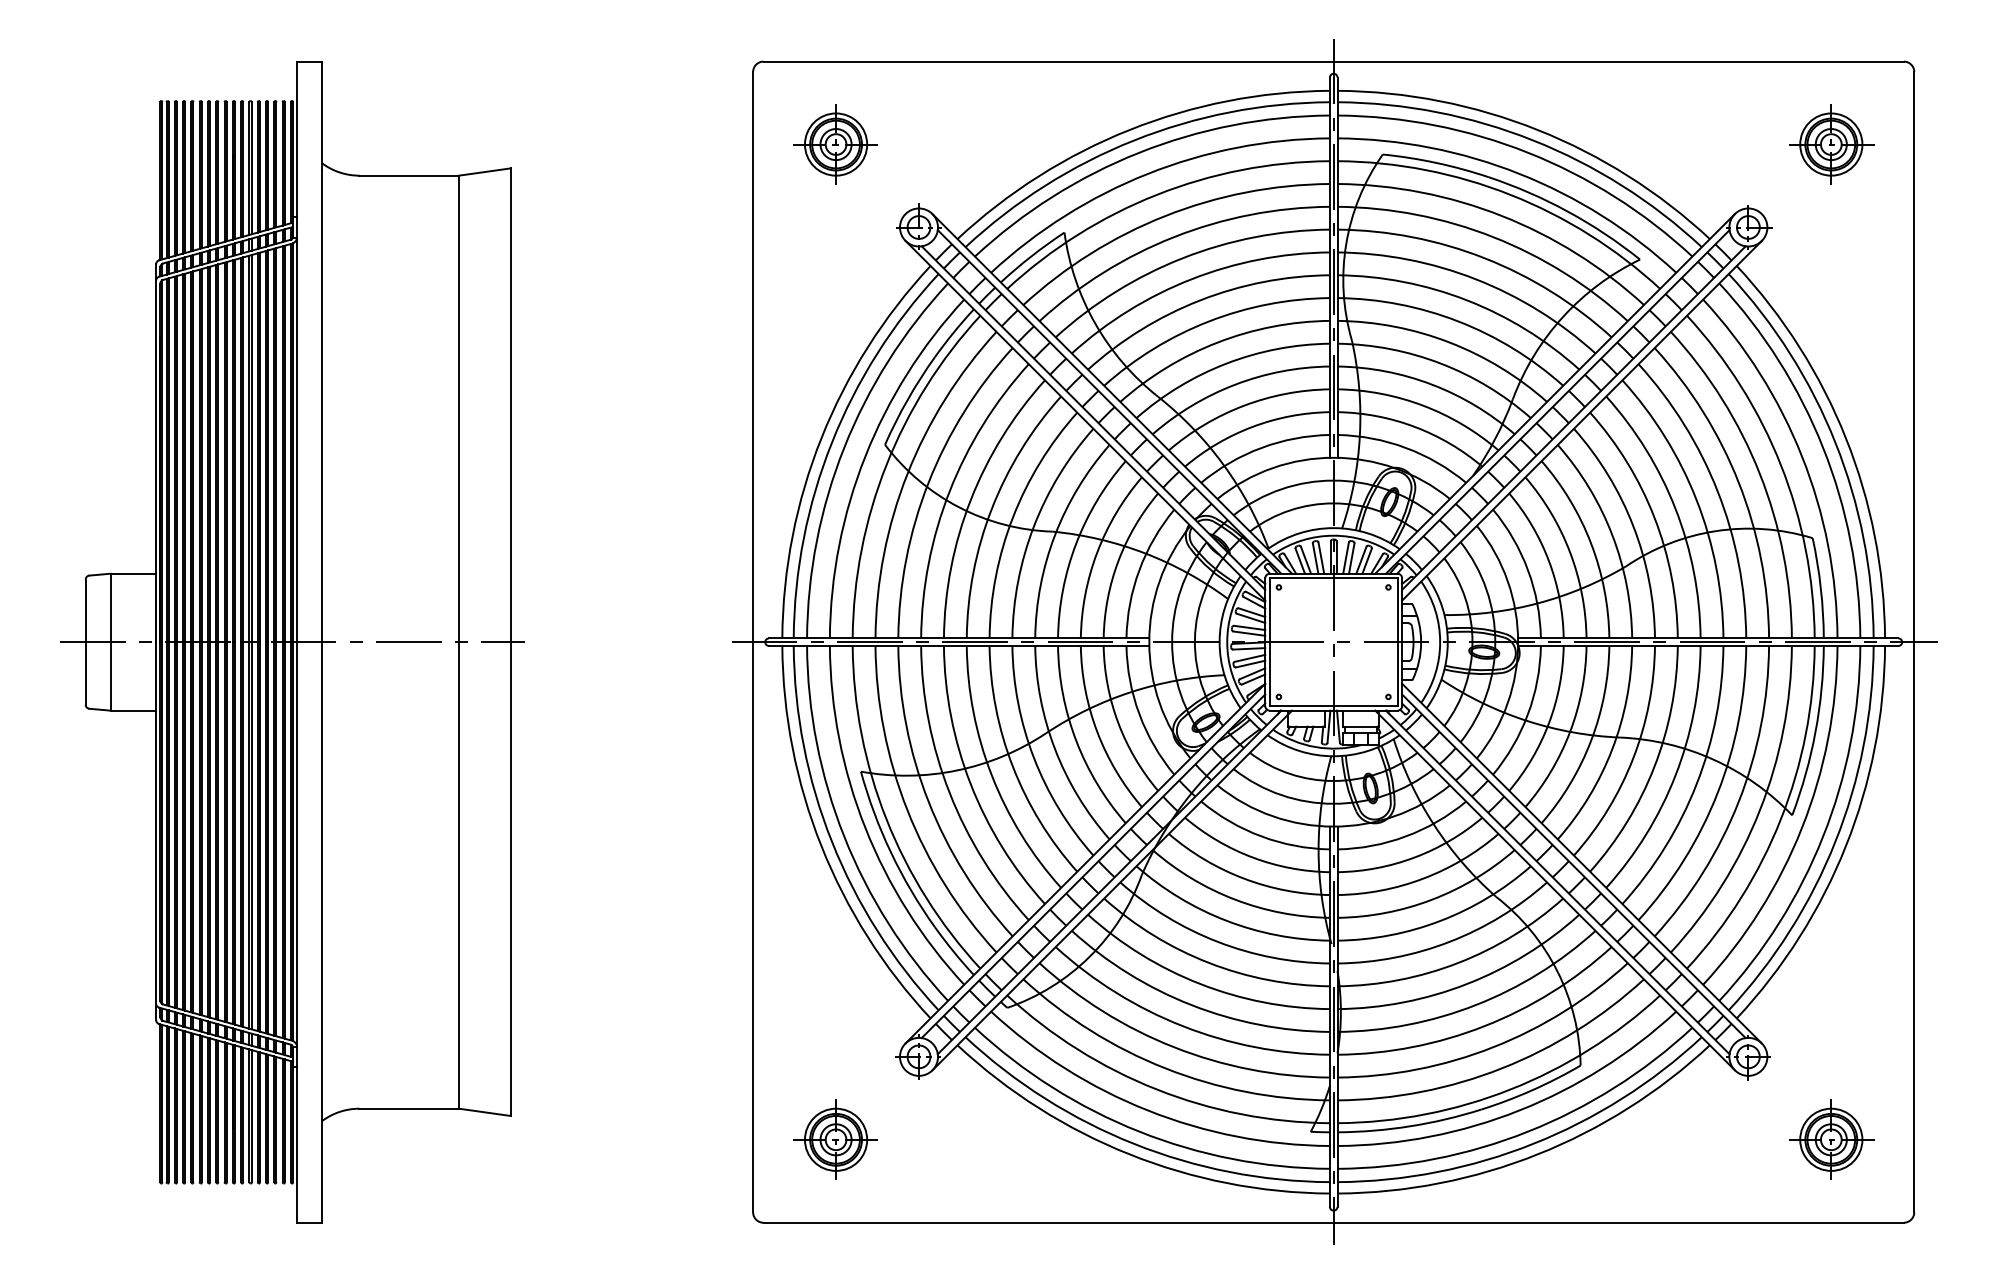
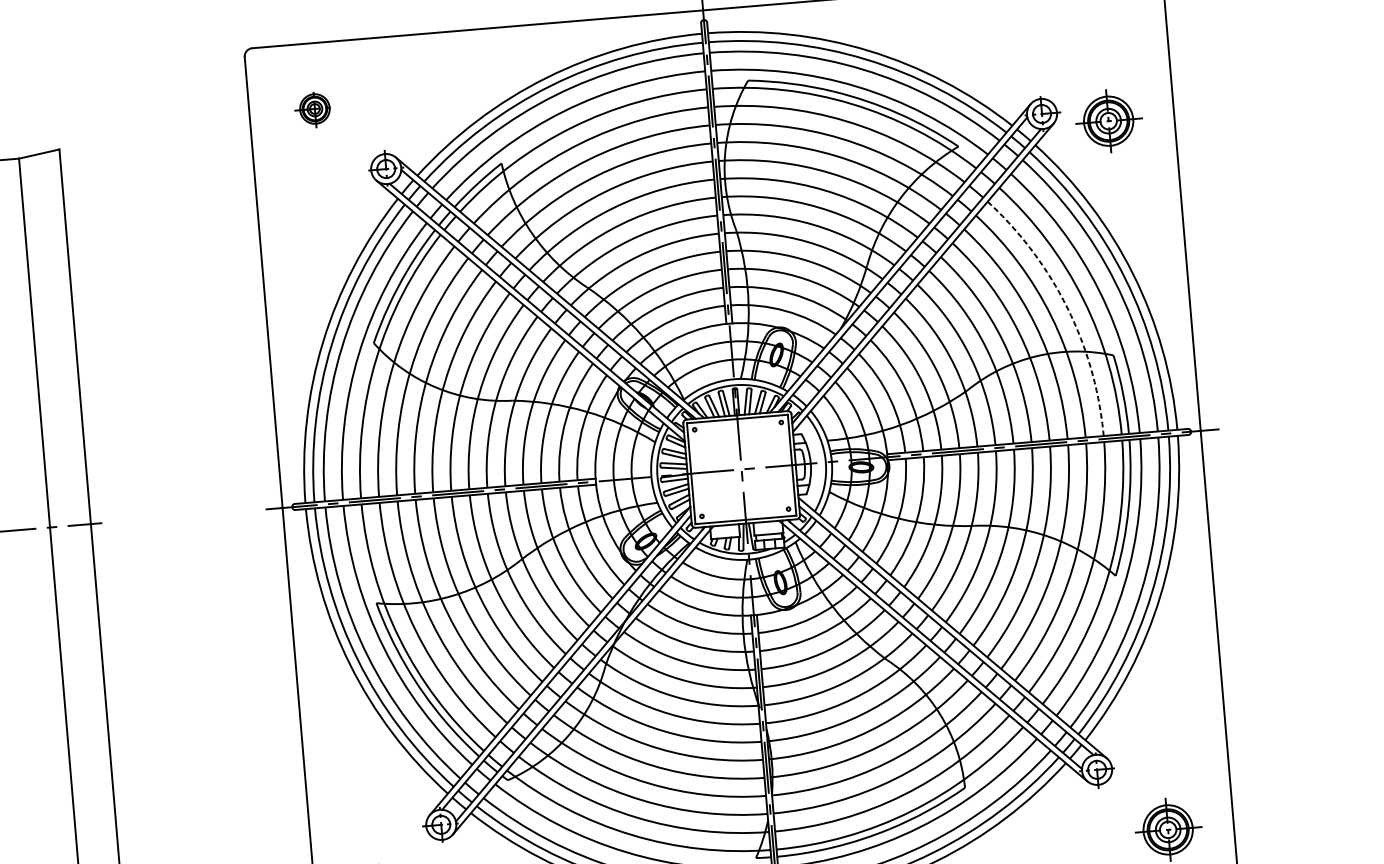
part: (835, 144) -> (314, 109), size x0.6
part: (1831, 144) -> (1108, 121), moved
arc: (1759, 473) -> (1067, 307), solid -> dashed

